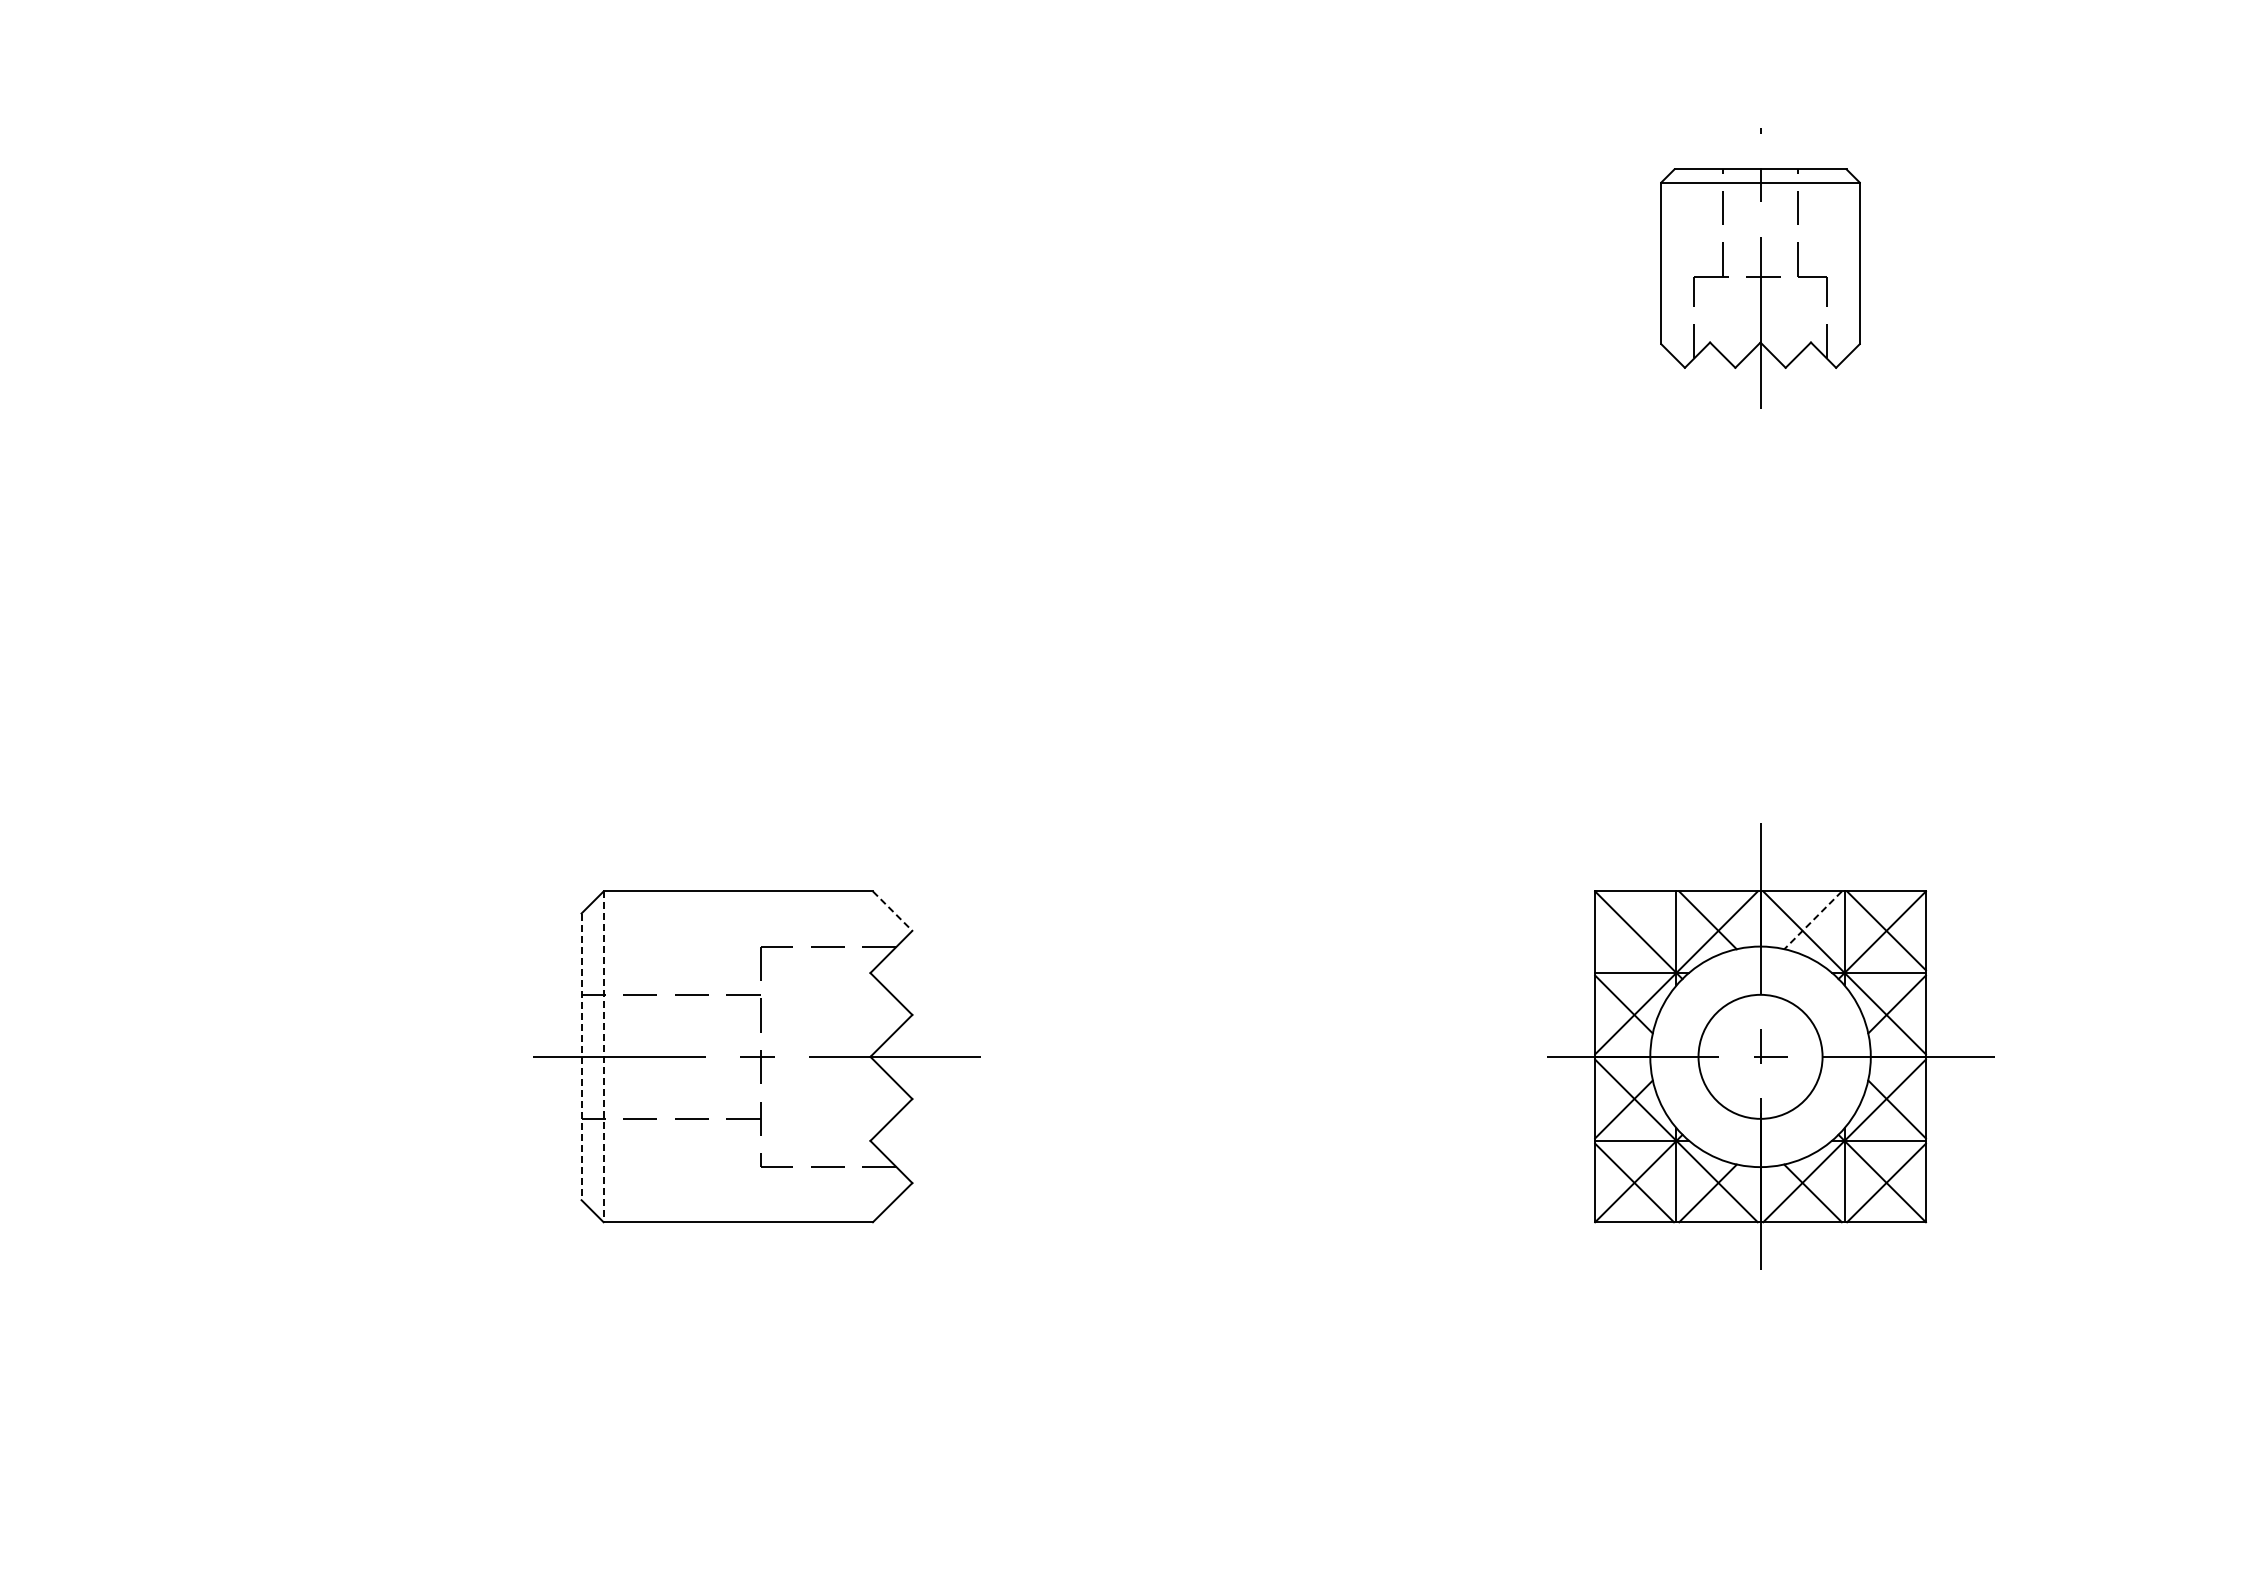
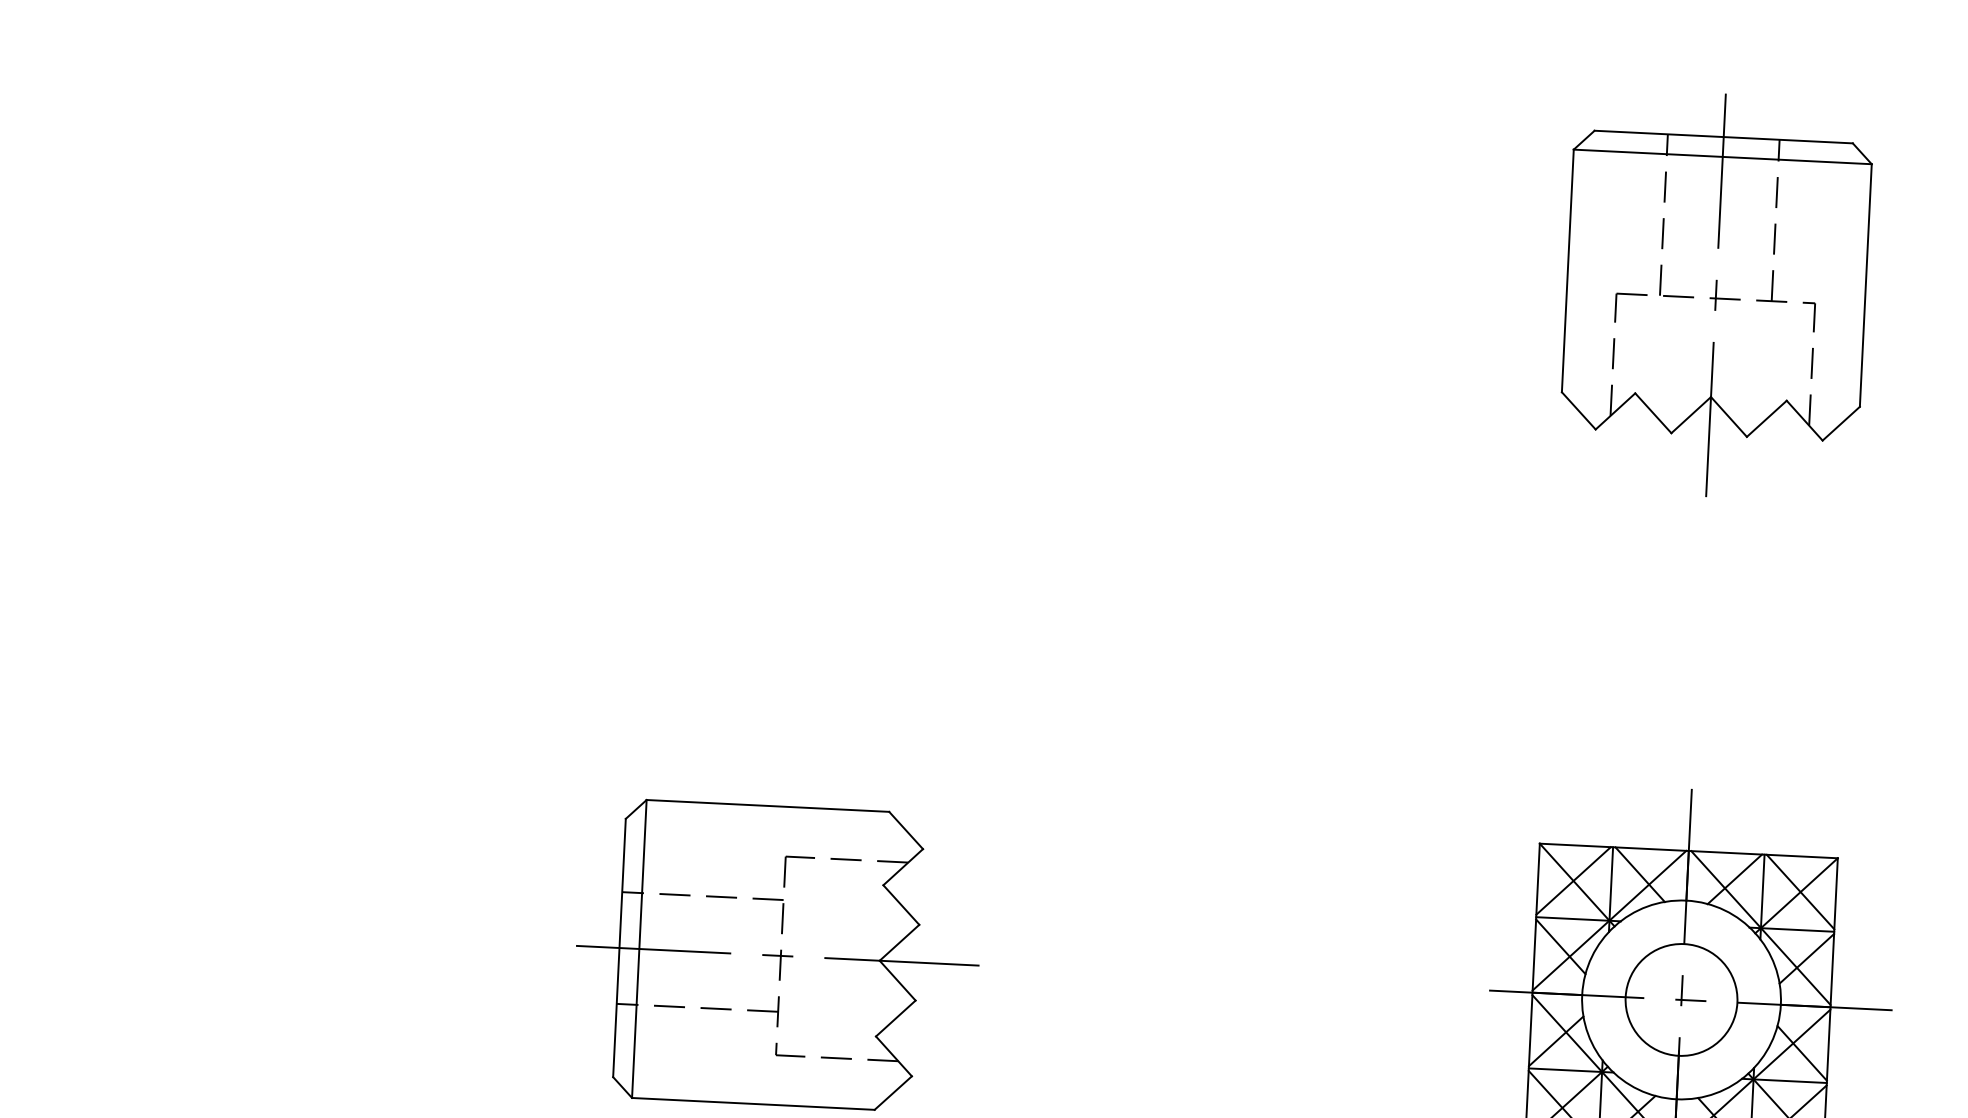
part: (1760, 274) -> (1715, 295), size x1.67
line: (892, 911) -> (905, 830), dashed -> solid
line: (1813, 920) -> (1735, 879), dashed -> solid
line: (1634, 930) -> (1573, 880), added
line: (581, 1057) -> (619, 948), dashed -> solid
line: (603, 1057) -> (639, 949), dashed -> solid

